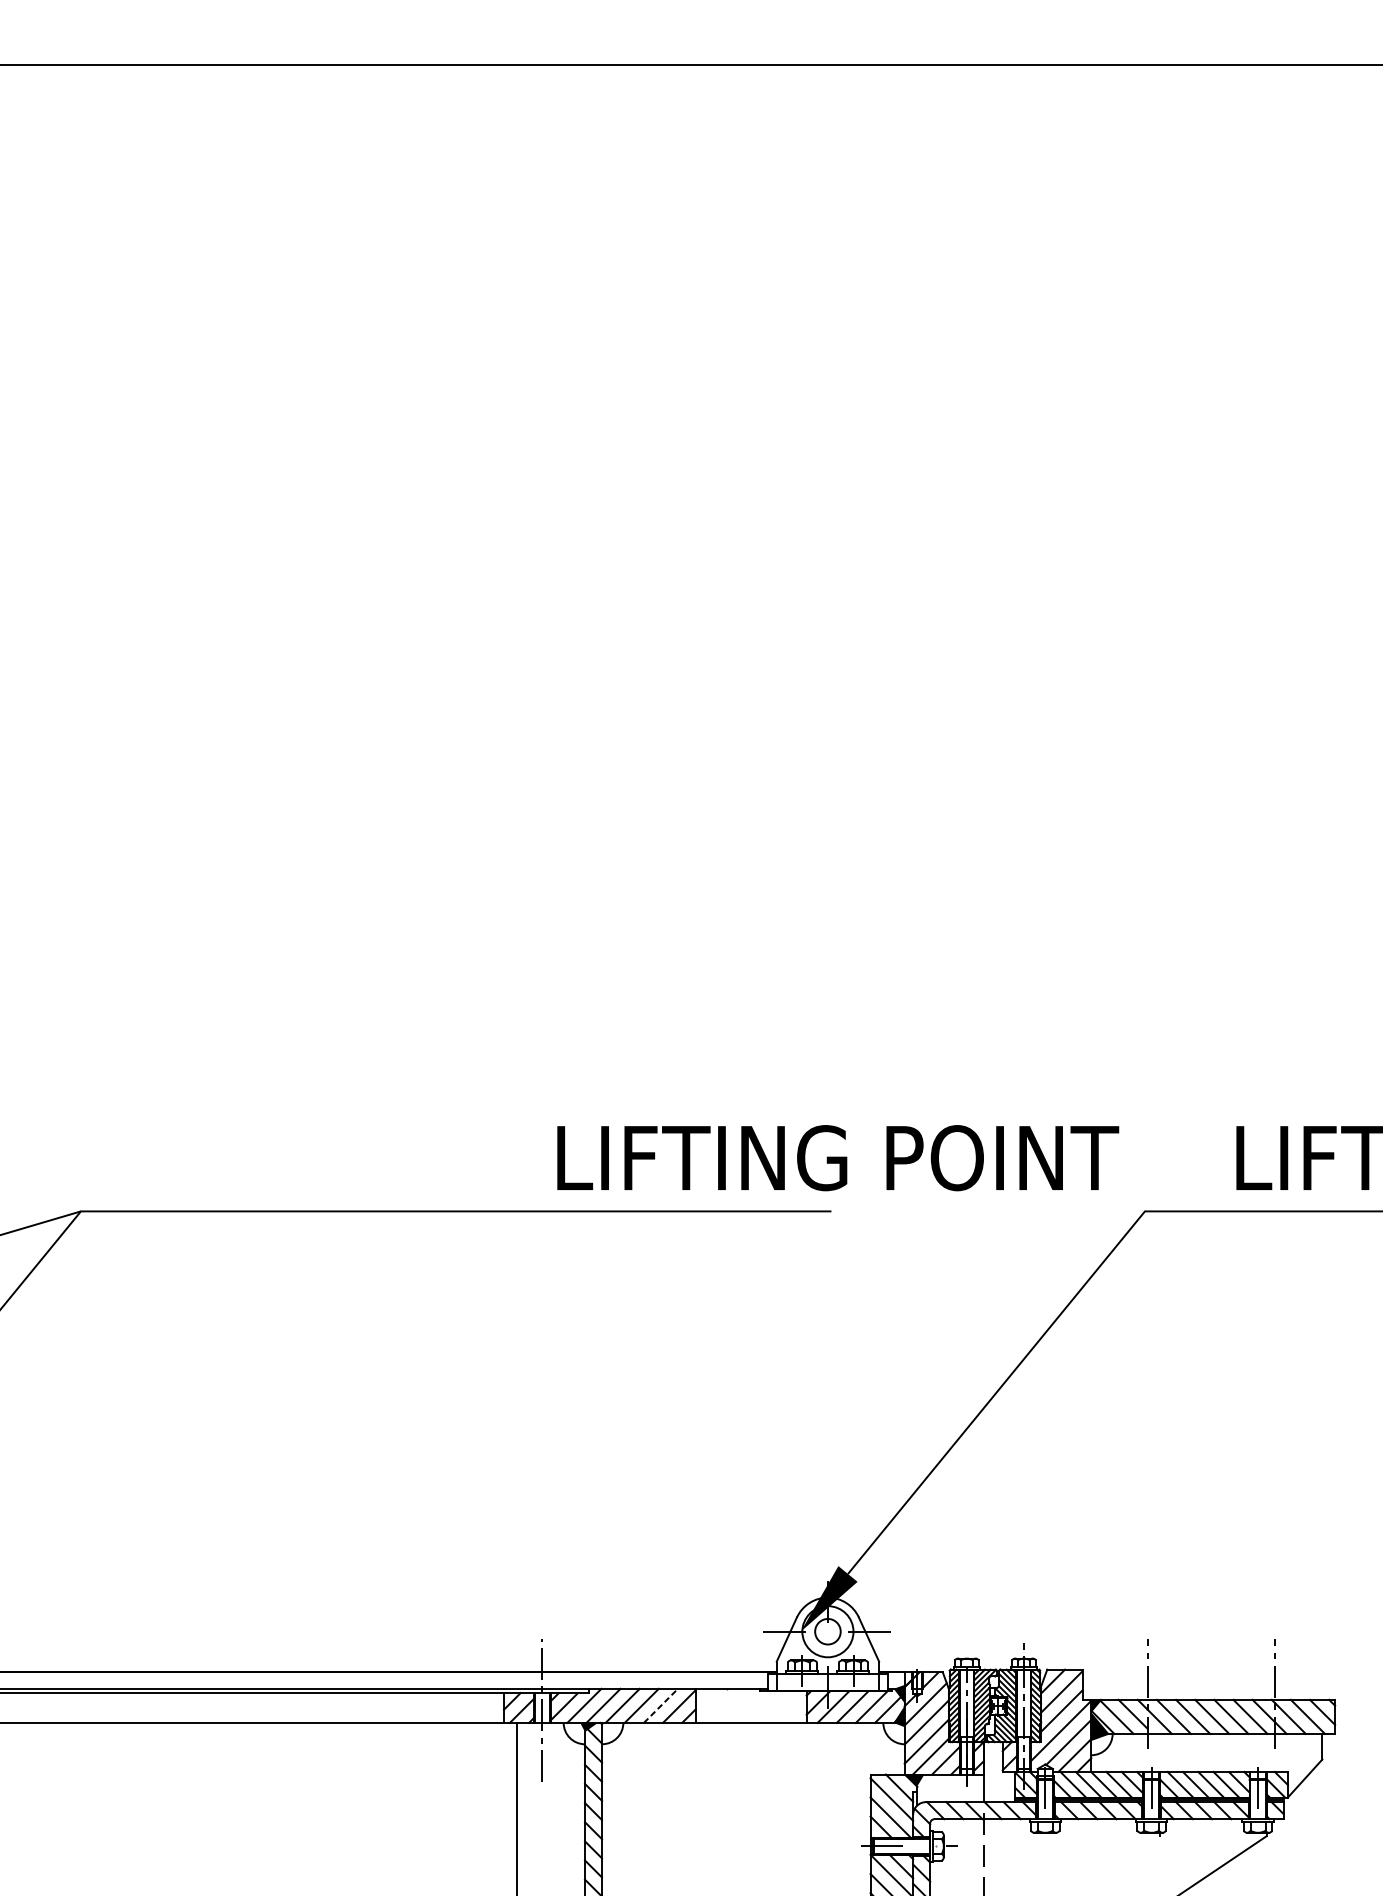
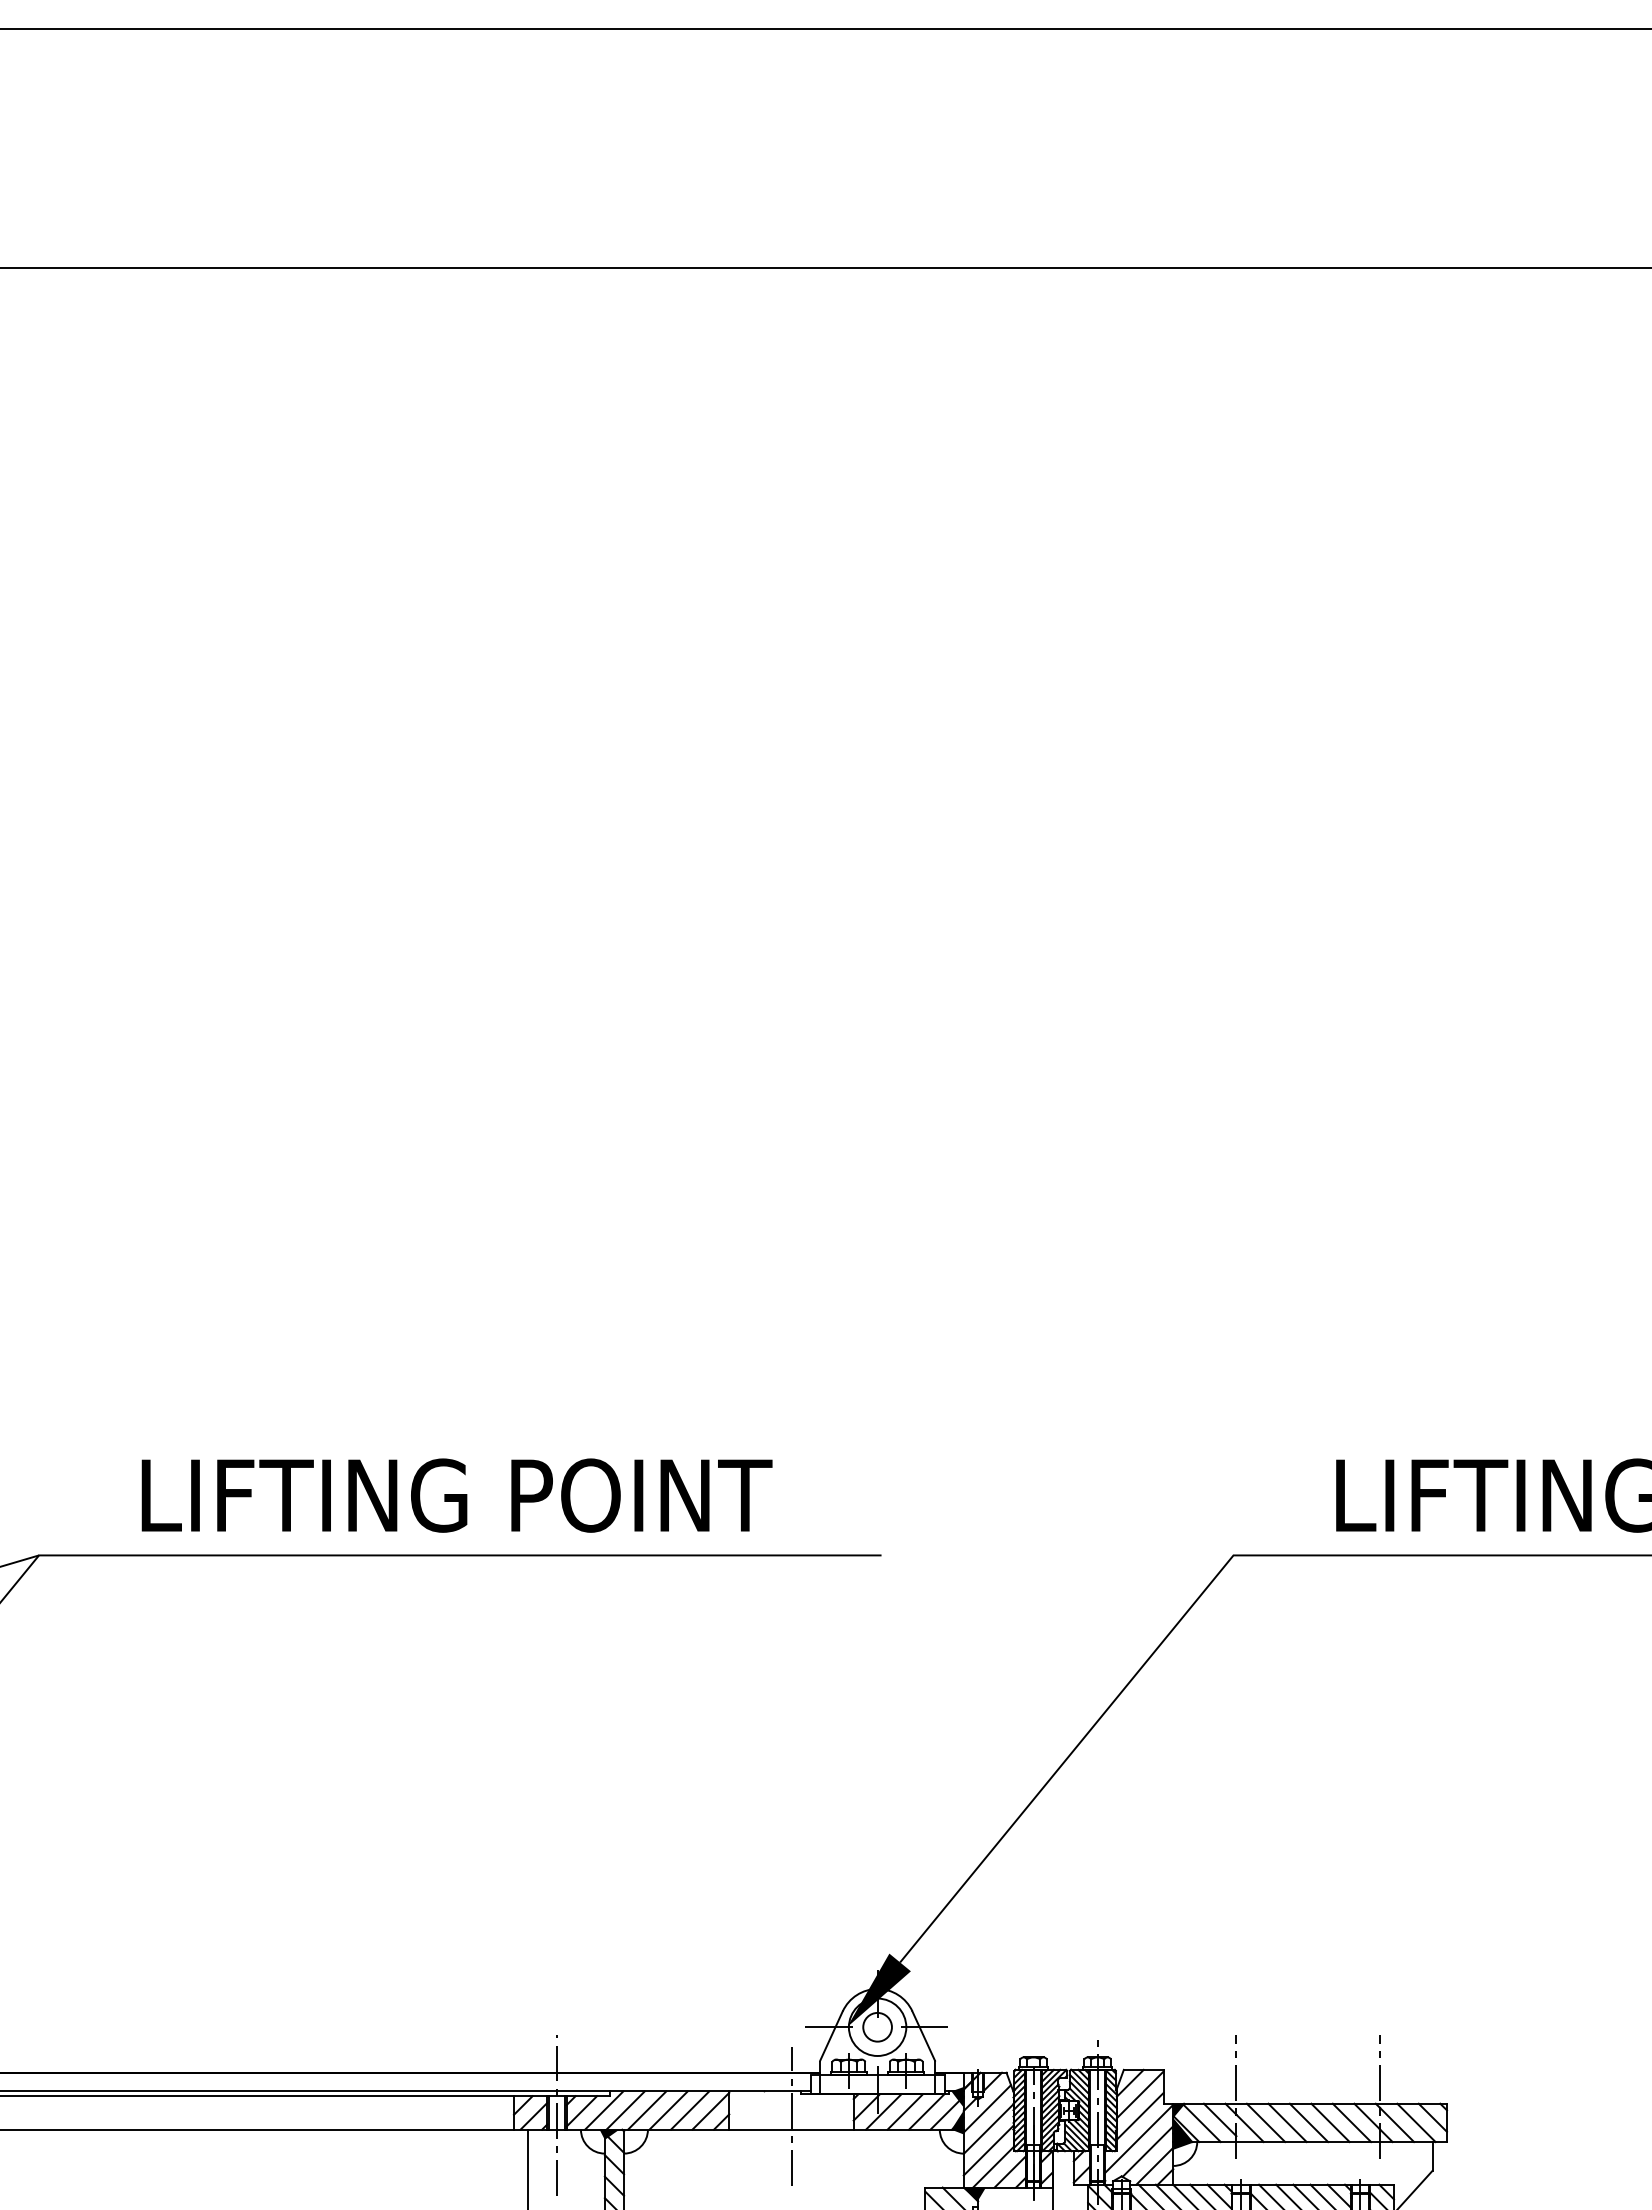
text: (837, 1158) -> (456, 1495), moved
line: (661, 1705) -> (690, 2110), dashed -> solid
line: (751, 1711) -> (791, 2116), added

